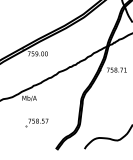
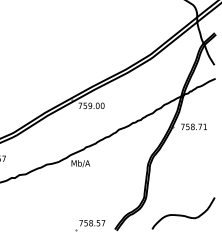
part: (37, 122) -> (90, 225), moved

